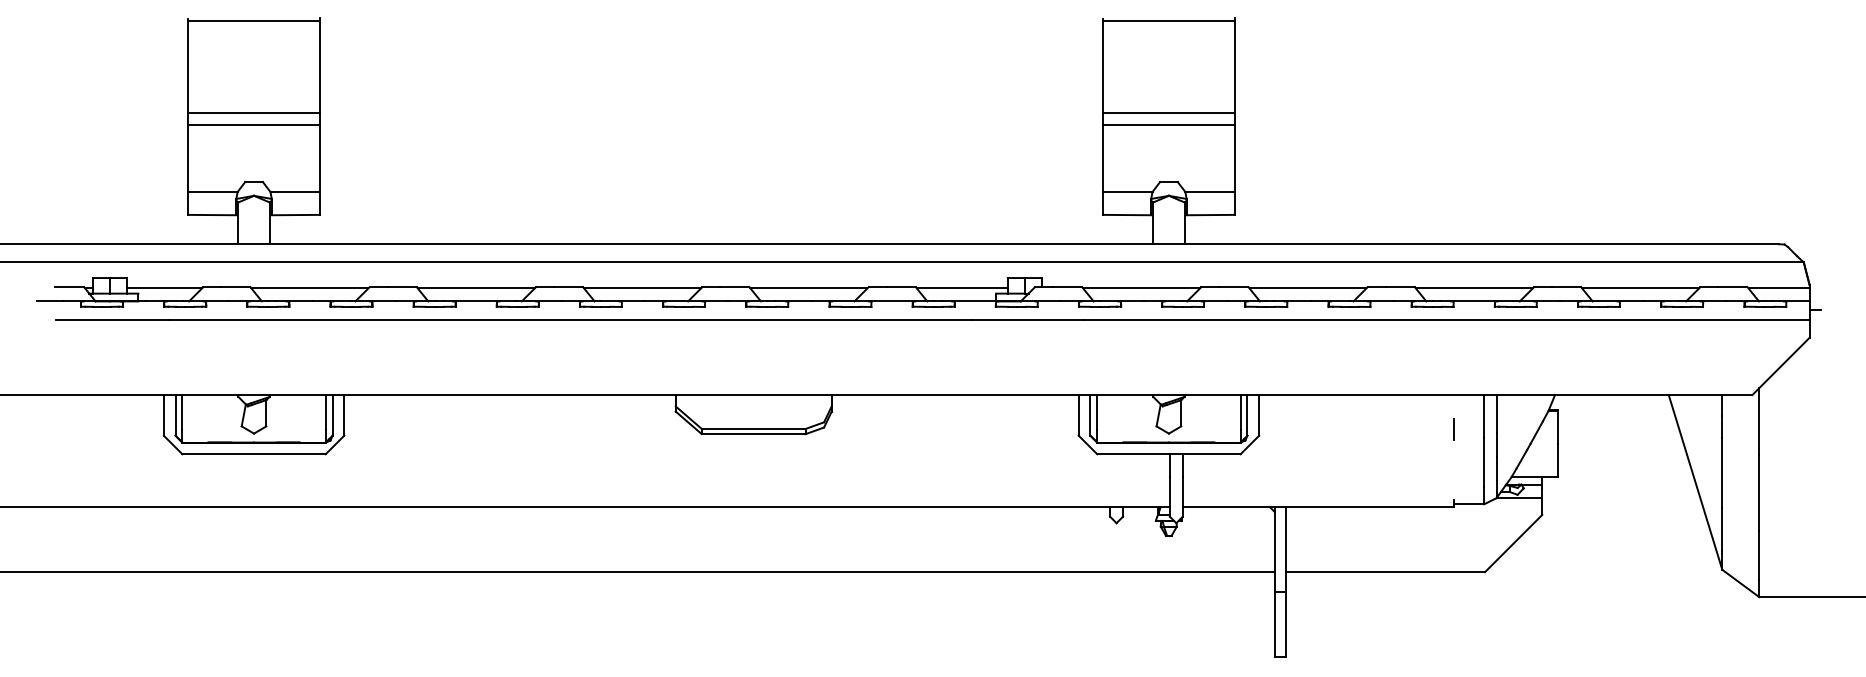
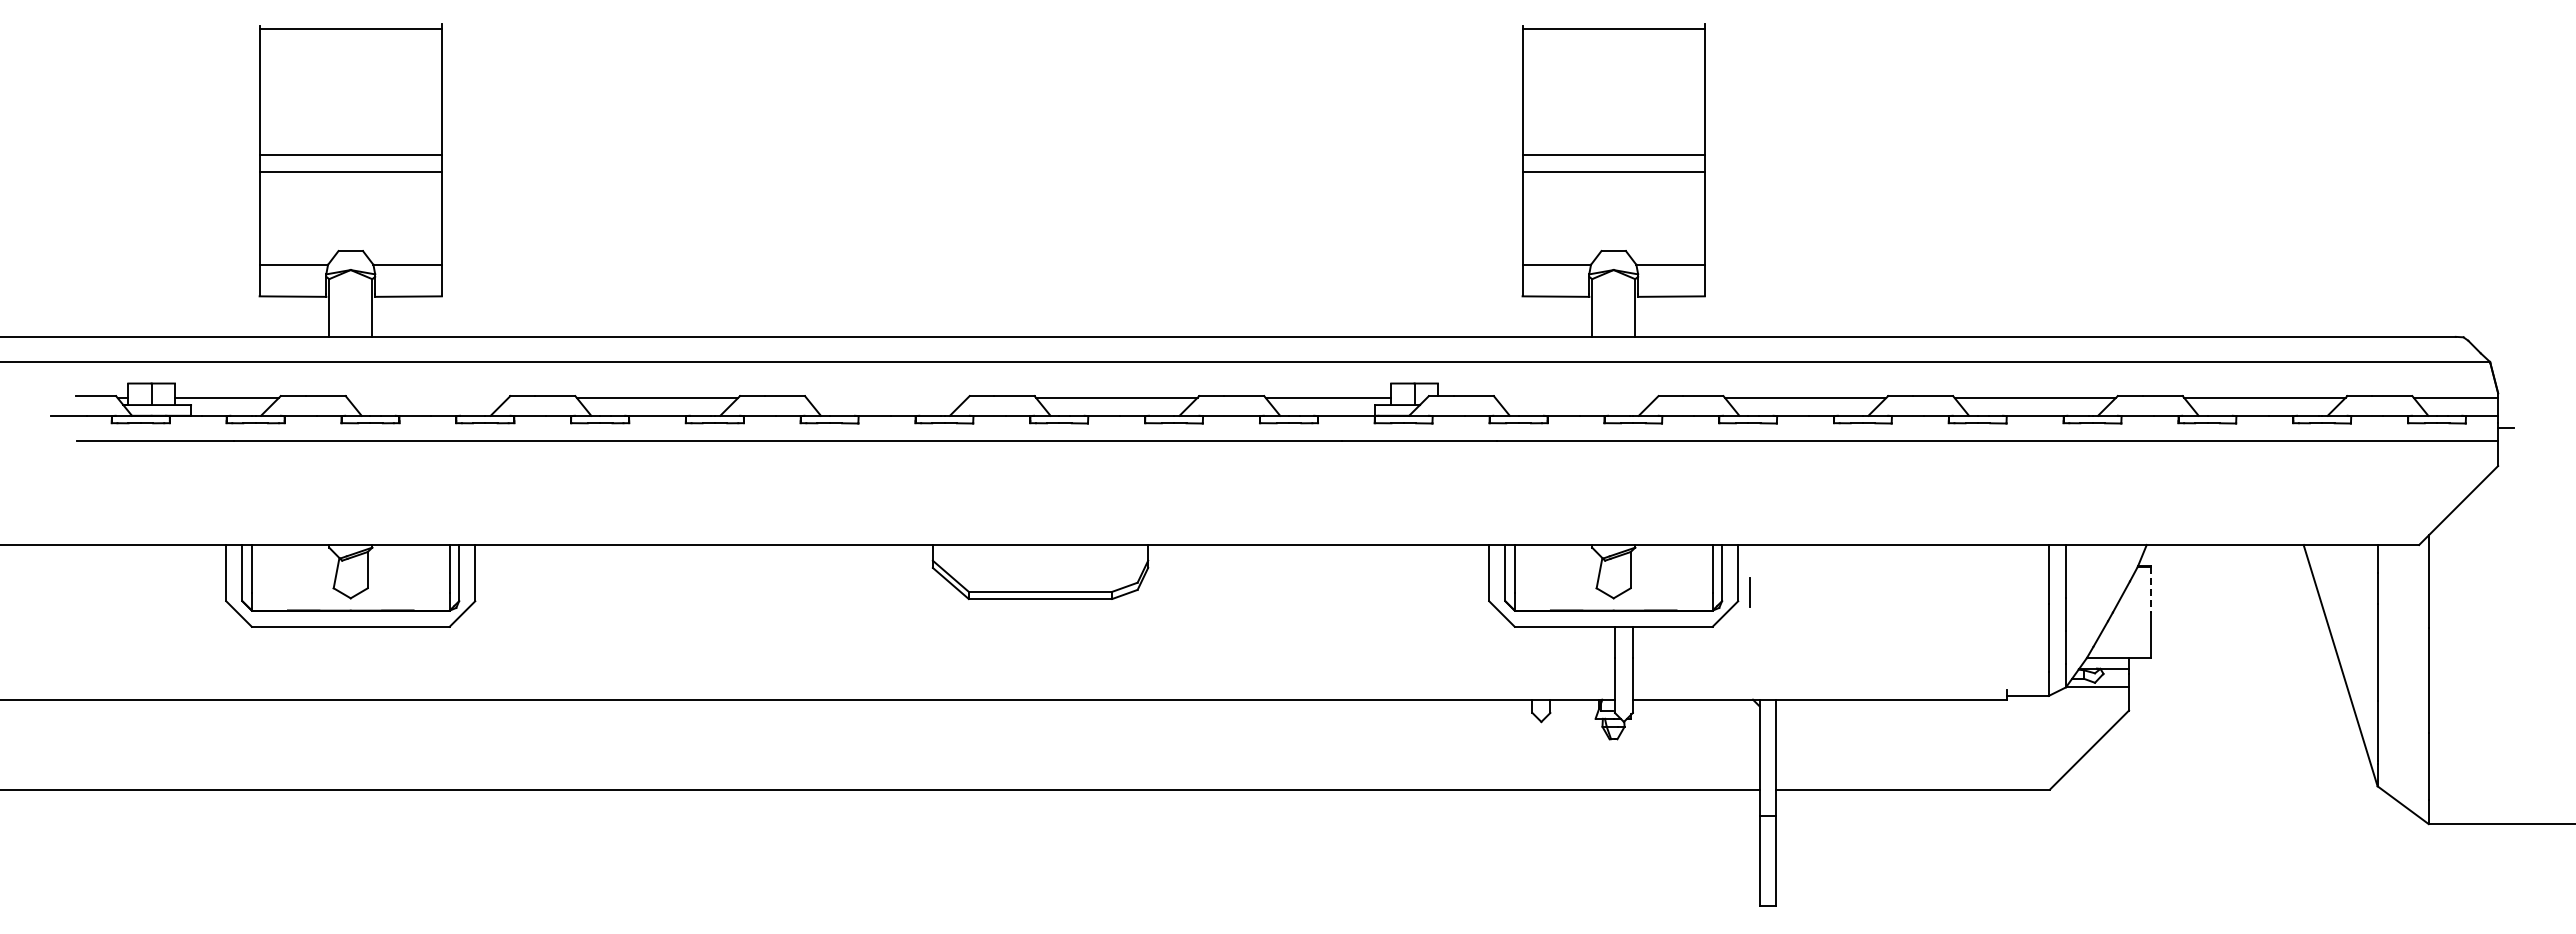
line: (309, 288) -> (427, 397), removed
line: (642, 288) -> (886, 397), removed
line: (1141, 288) -> (1575, 397), removed
line: (1557, 427) -> (2150, 589), solid -> dashed
line: (1453, 429) -> (1749, 592), moved

